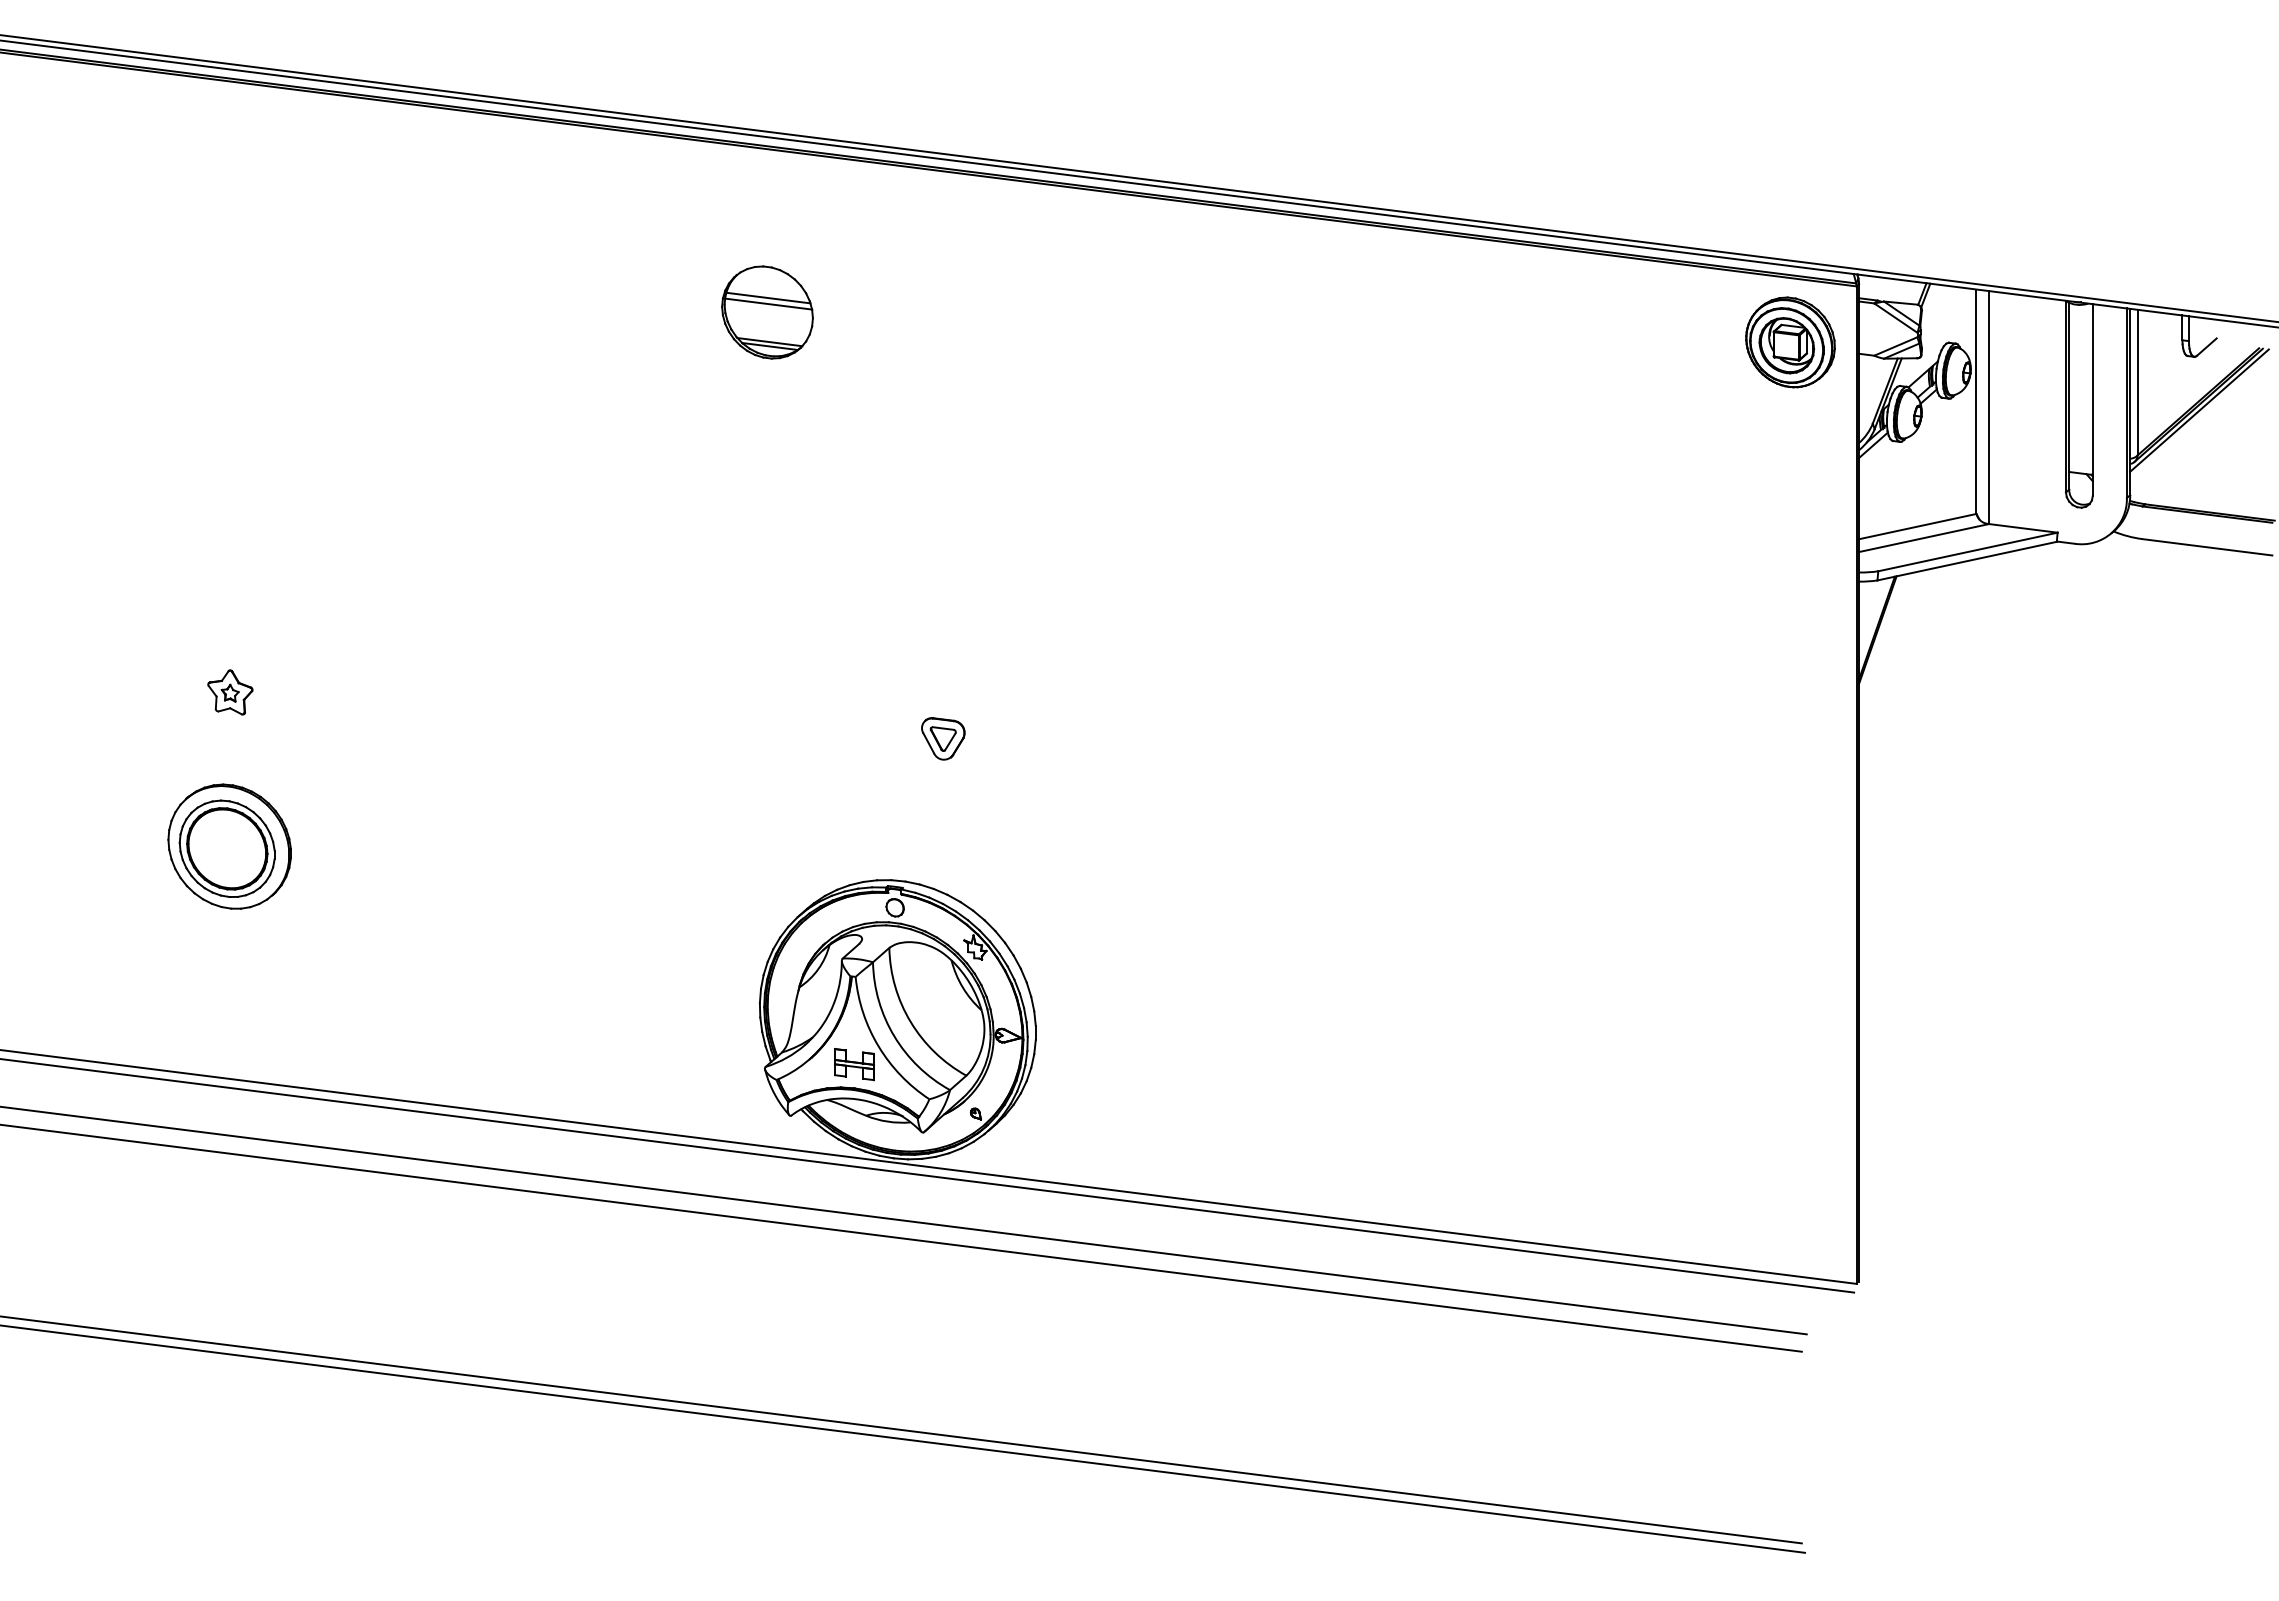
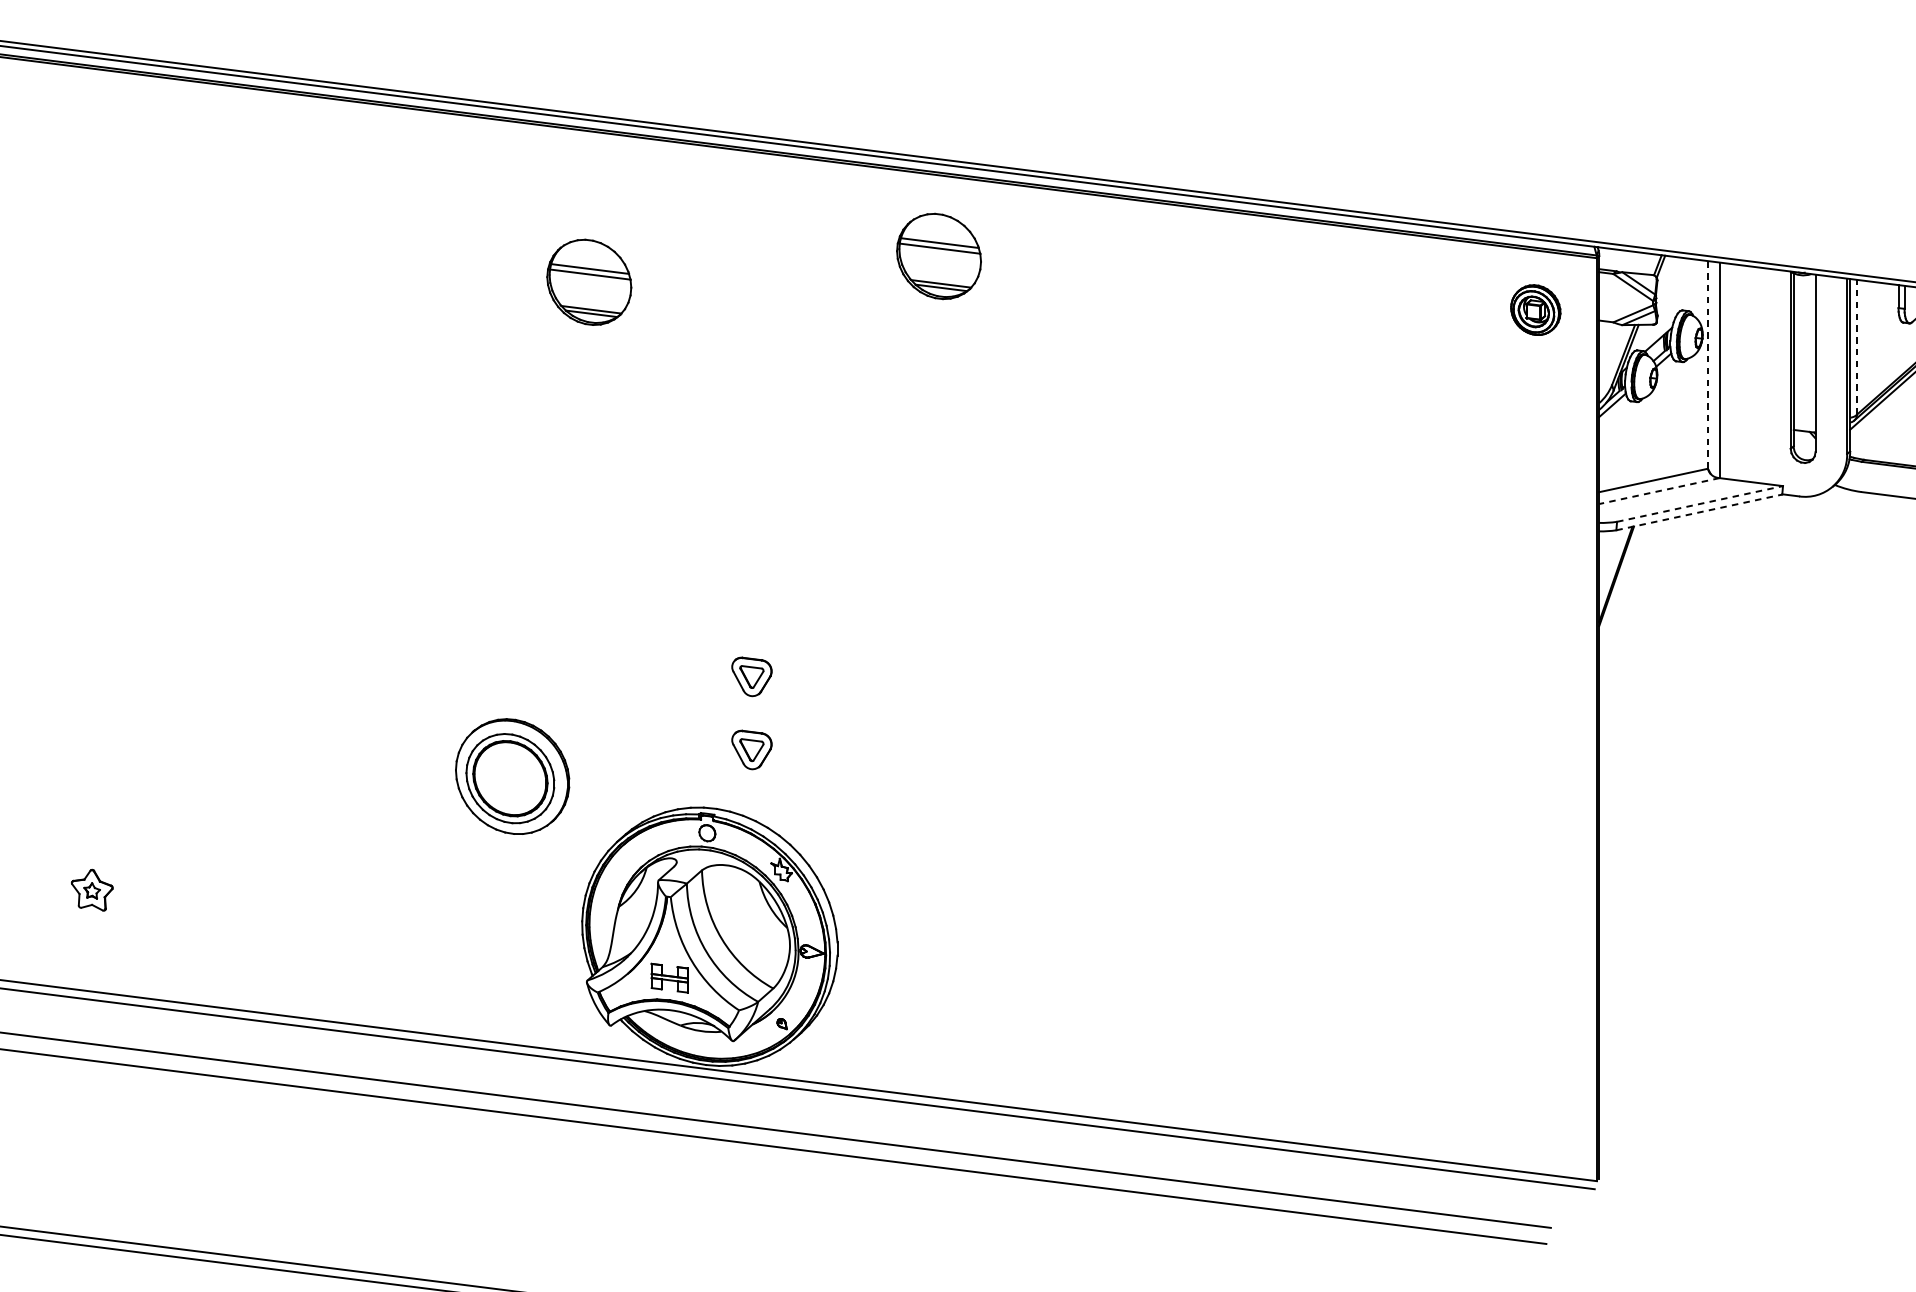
part: (1145, 284) -> (939, 256), added
part: (1790, 342) -> (1535, 310), size x0.6
line: (2137, 382) -> (1856, 347), solid -> dashed
line: (1976, 401) -> (1707, 364), solid -> dashed
line: (1924, 538) -> (1659, 491), solid -> dashed
line: (1967, 552) -> (1699, 504), solid -> dashed
line: (1967, 561) -> (1699, 512), solid -> dashed
part: (230, 692) -> (92, 890), moved
part: (943, 817) -> (752, 749), added
part: (229, 846) -> (512, 776), moved

